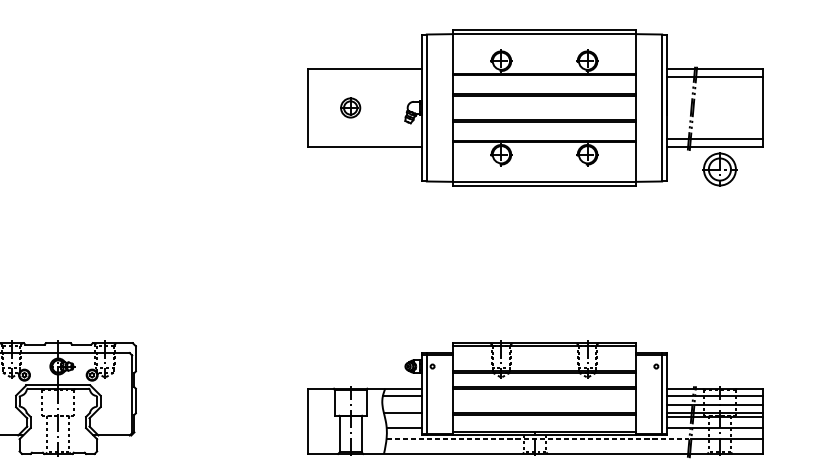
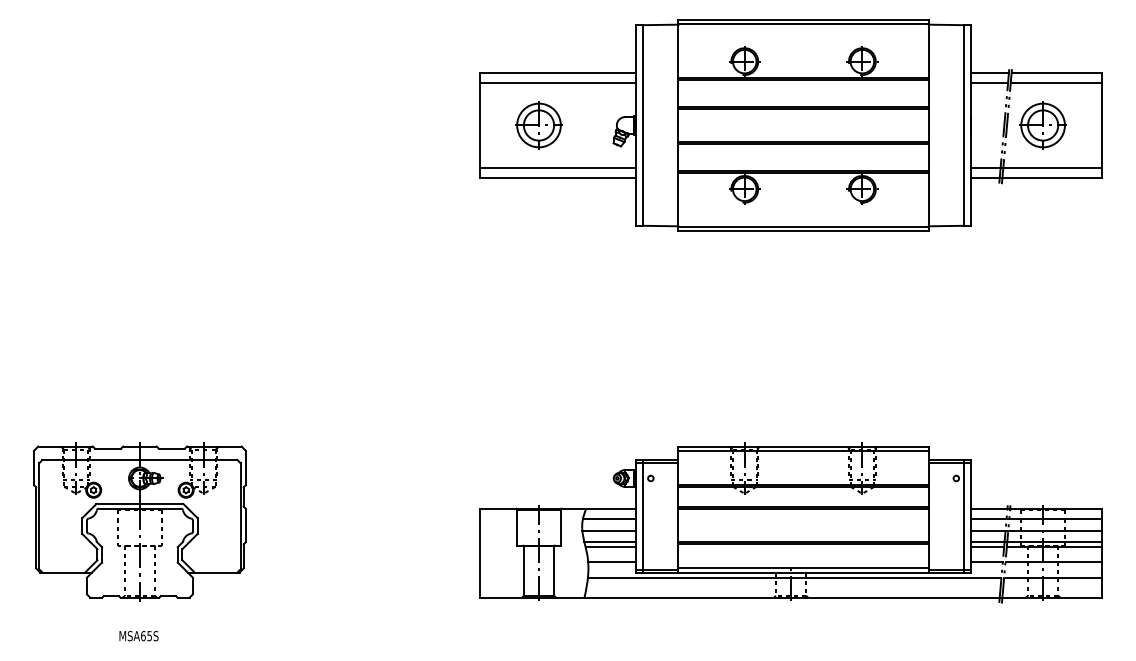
line: (364, 77) -> (558, 83), added
part: (350, 108) -> (538, 125), size x1.67
line: (364, 138) -> (558, 167), added
part: (719, 169) -> (1042, 125), moved
line: (402, 405) -> (609, 531), added
line: (403, 417) -> (610, 547), added
line: (537, 439) -> (794, 577), dashed -> solid

